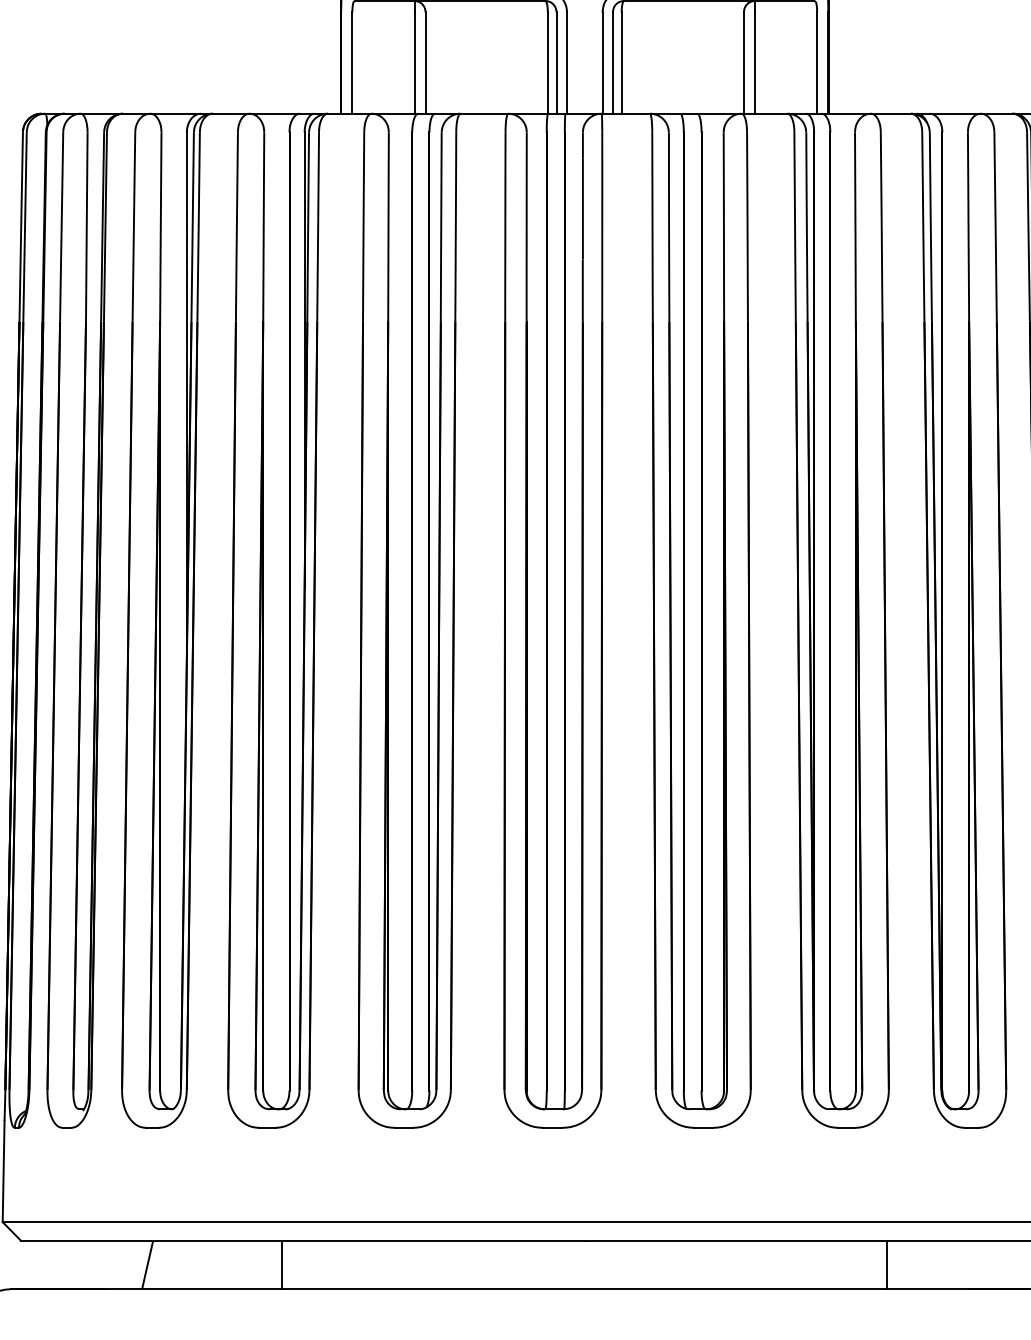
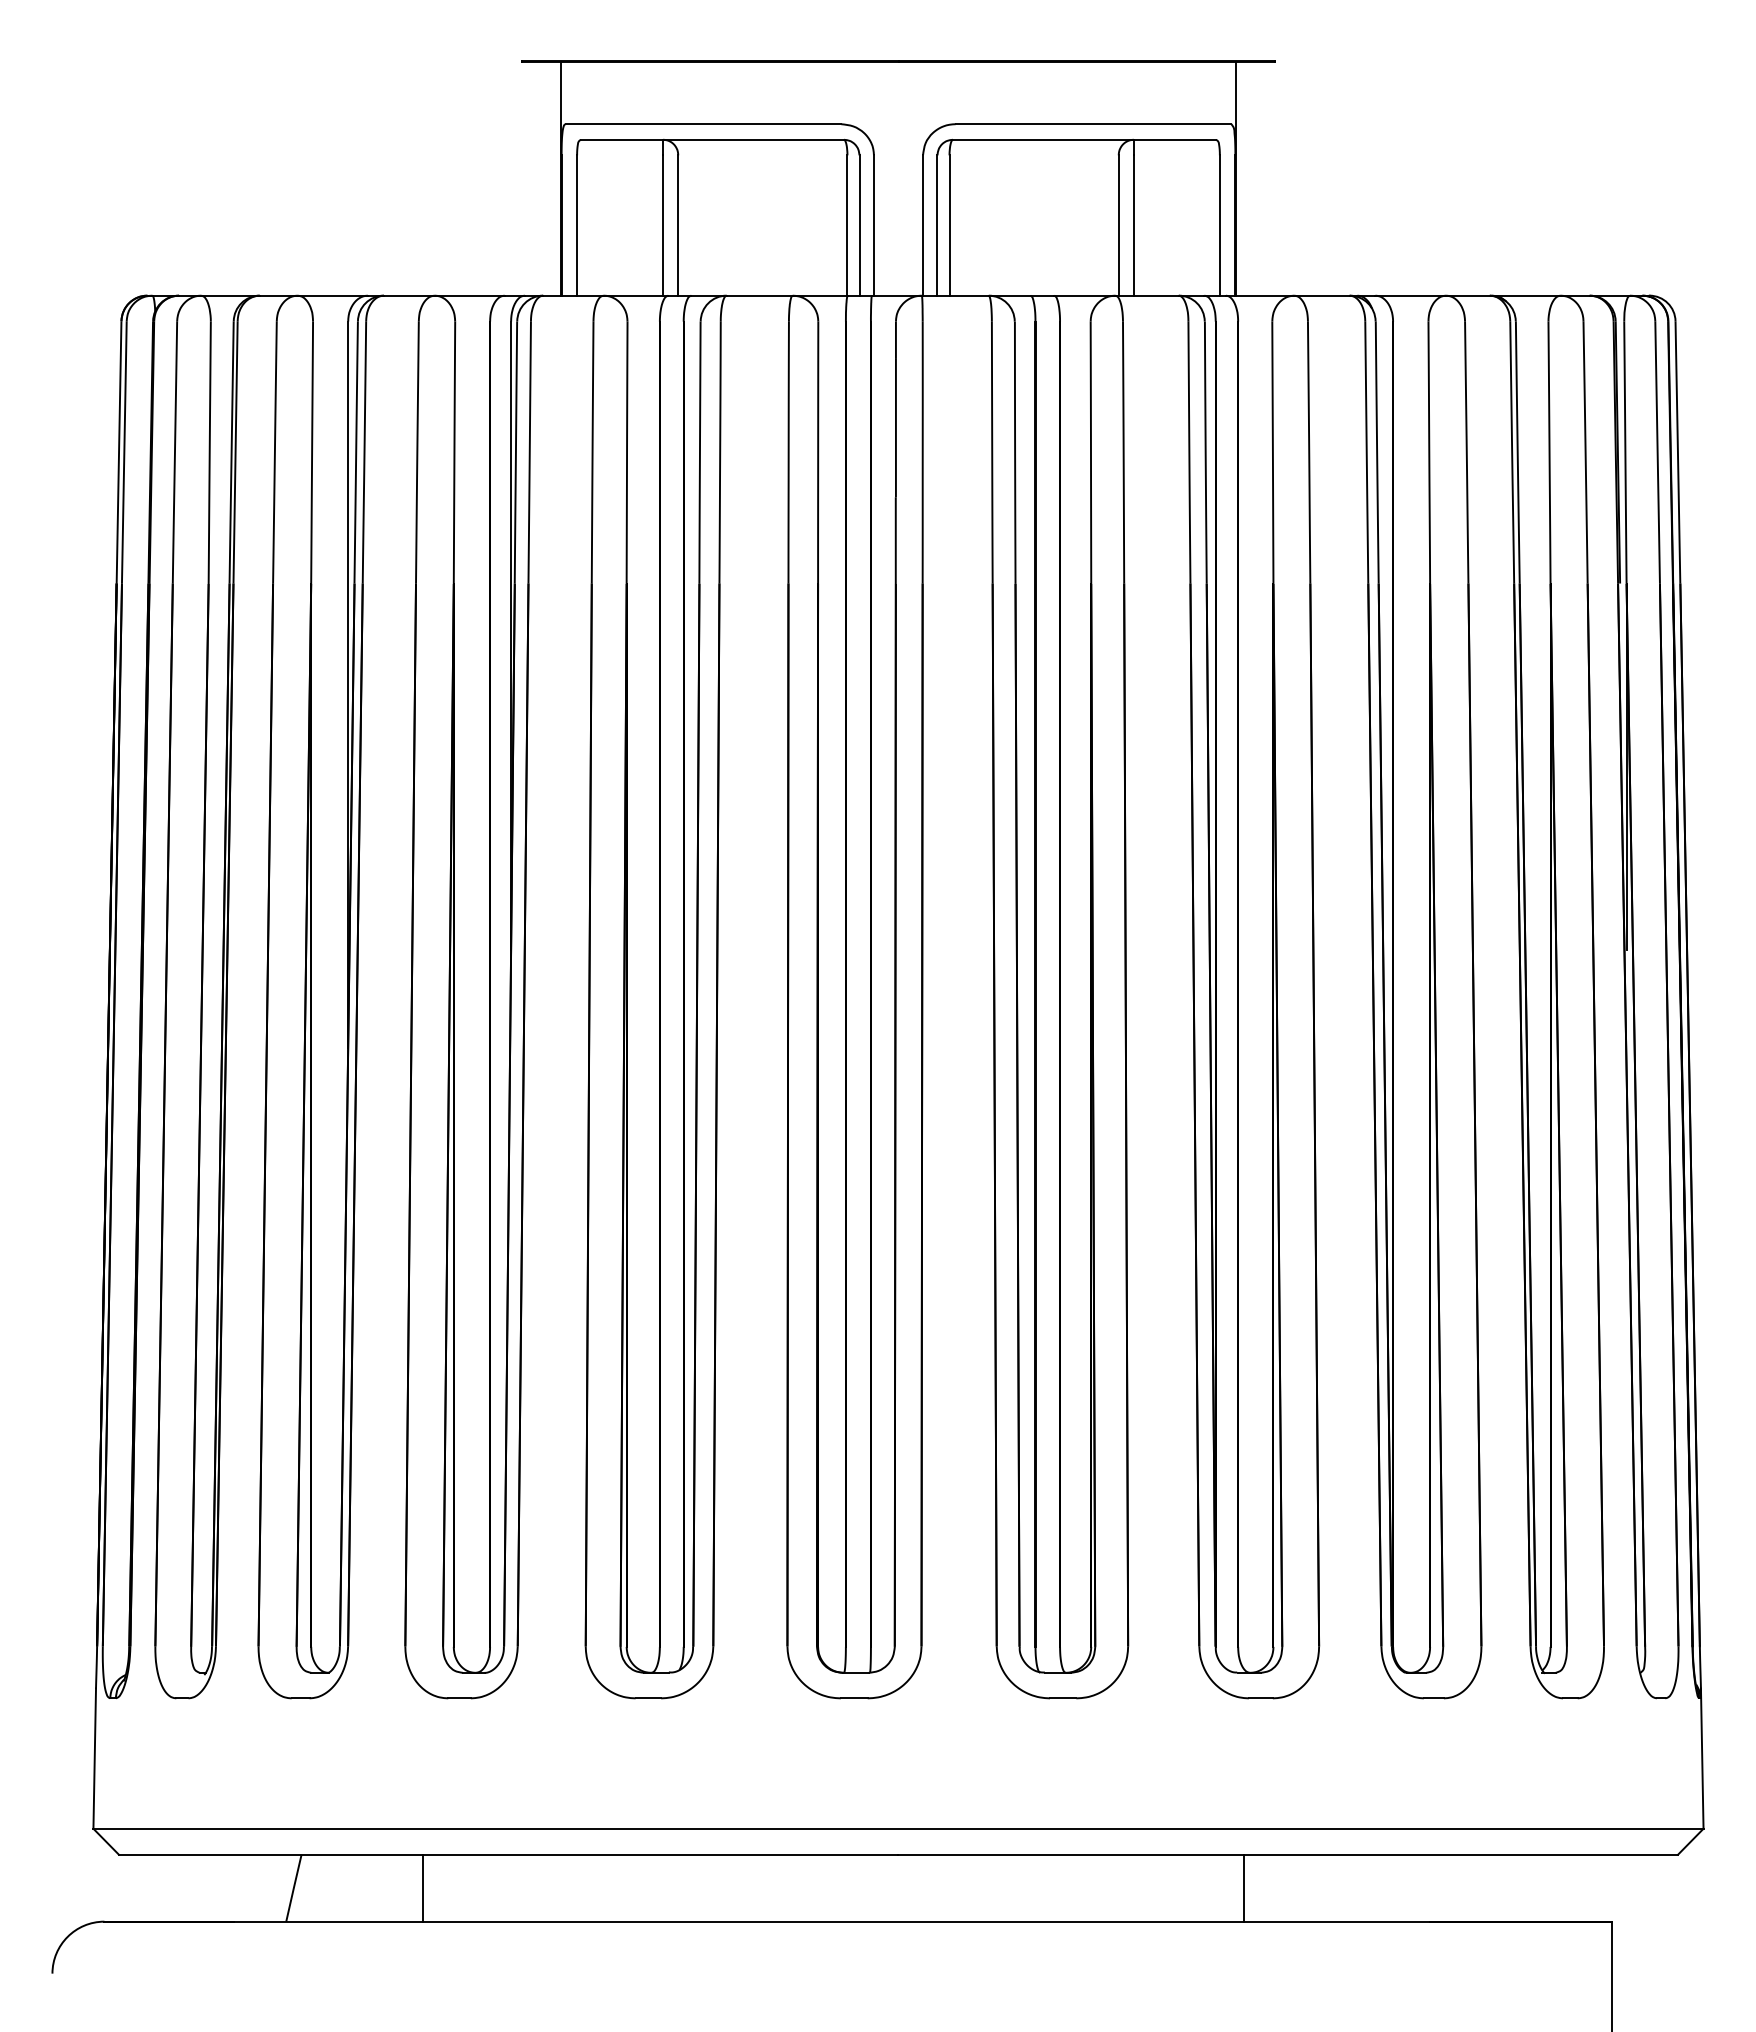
line: (281, 1264) -> (422, 1887), moved
line: (887, 1264) -> (1244, 1887), moved

